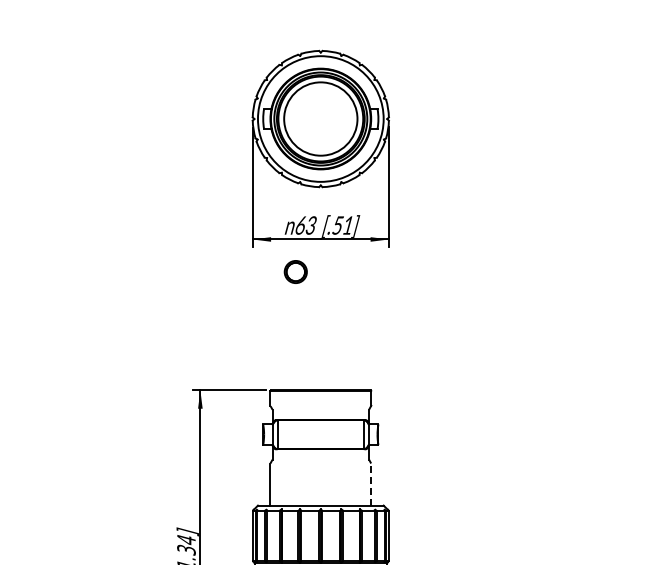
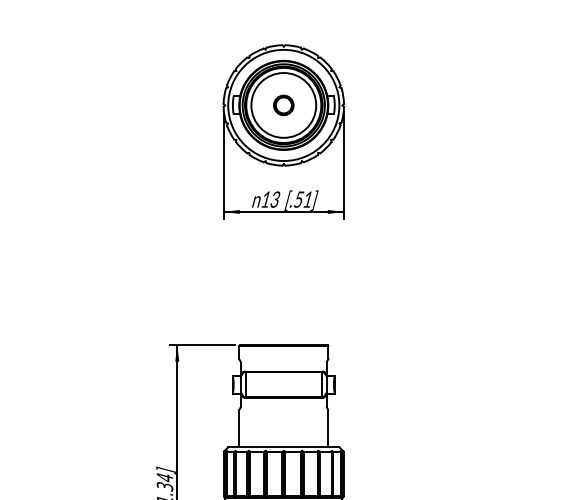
text: (300, 225) -> (265, 199), 63 -> 13
part: (295, 271) -> (283, 104), moved
line: (371, 484) -> (328, 428), dashed -> solid

